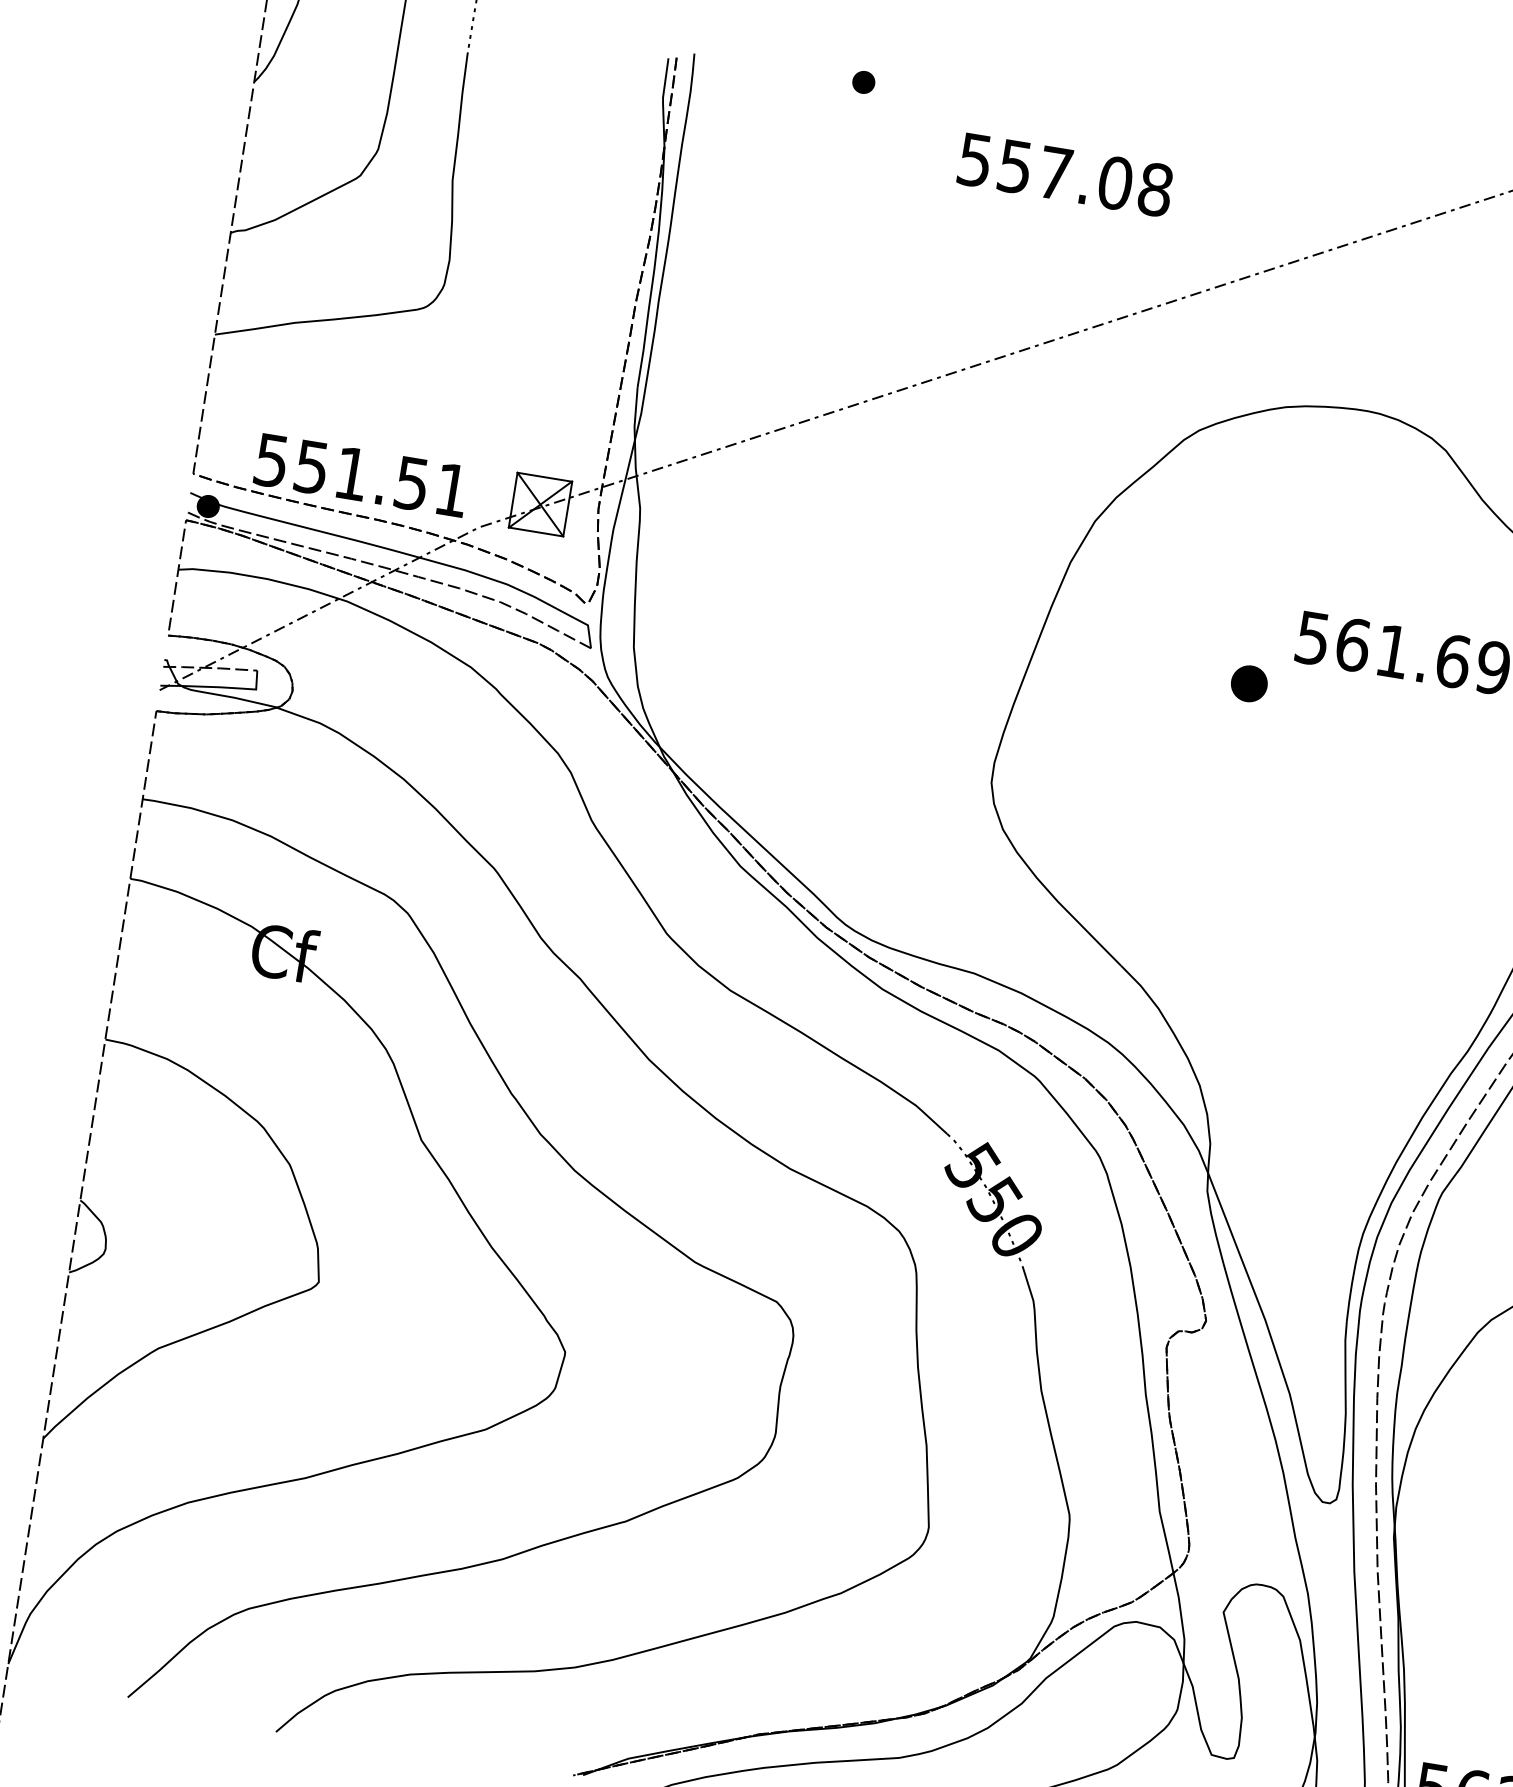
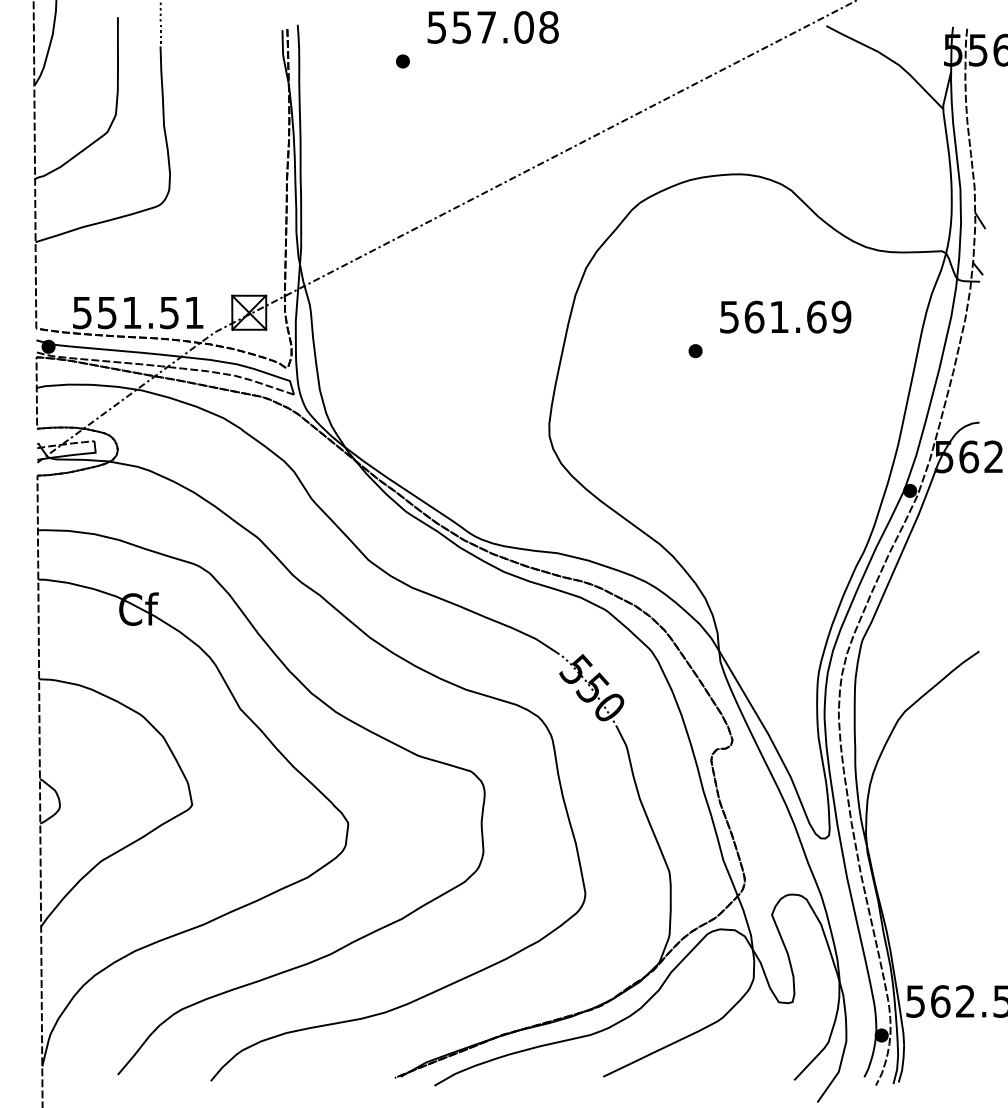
part: (863, 82) -> (402, 61), moved
text: (1064, 174) -> (492, 27), moved
part: (1248, 684) -> (695, 351), size x0.62

